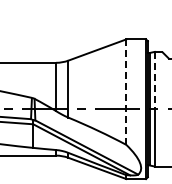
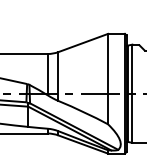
line: (154, 80) -> (132, 69), dashed -> solid
line: (126, 92) -> (108, 79), dashed -> solid

